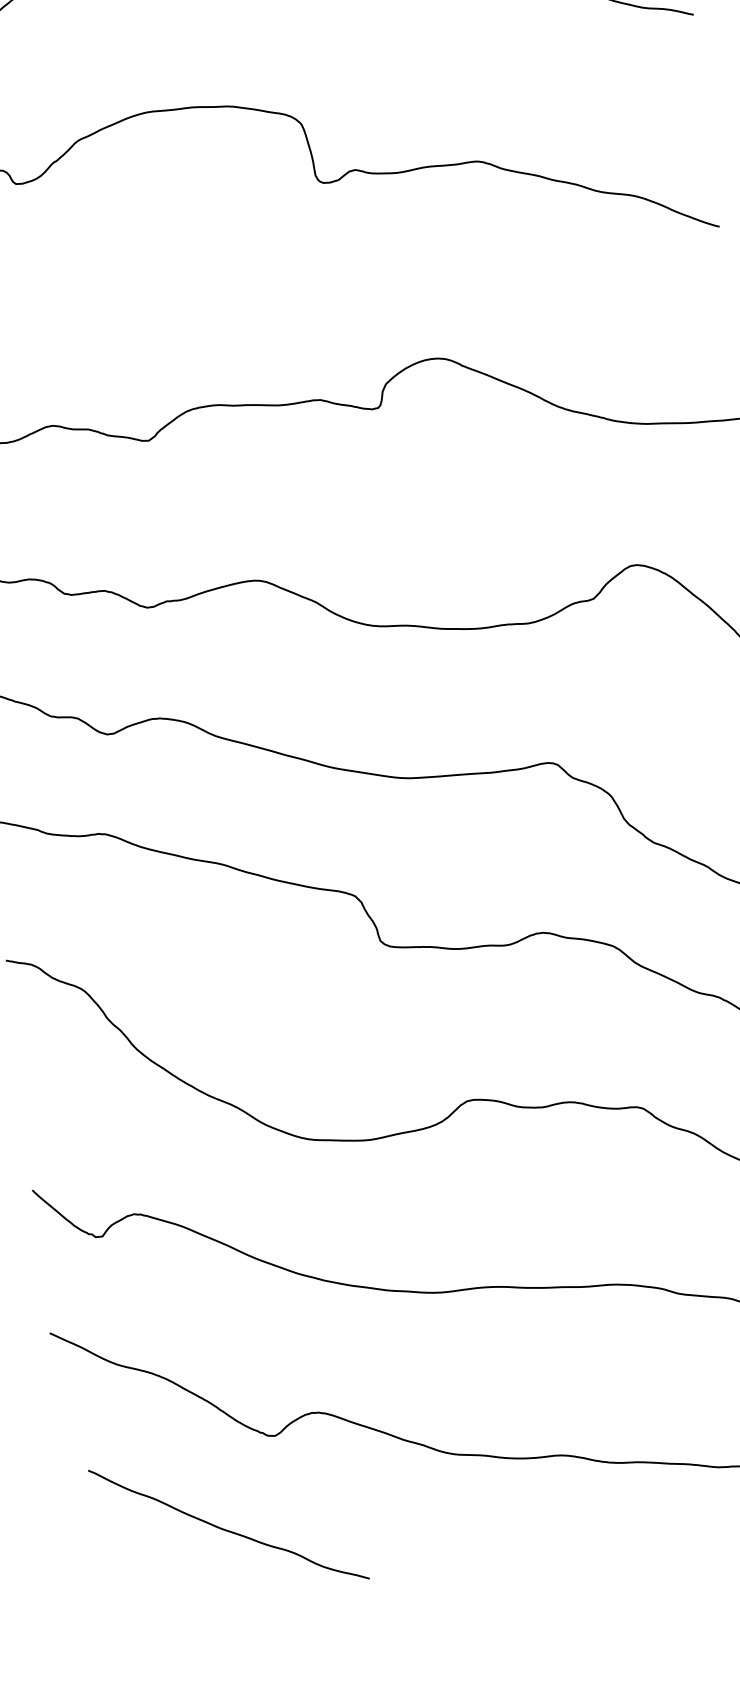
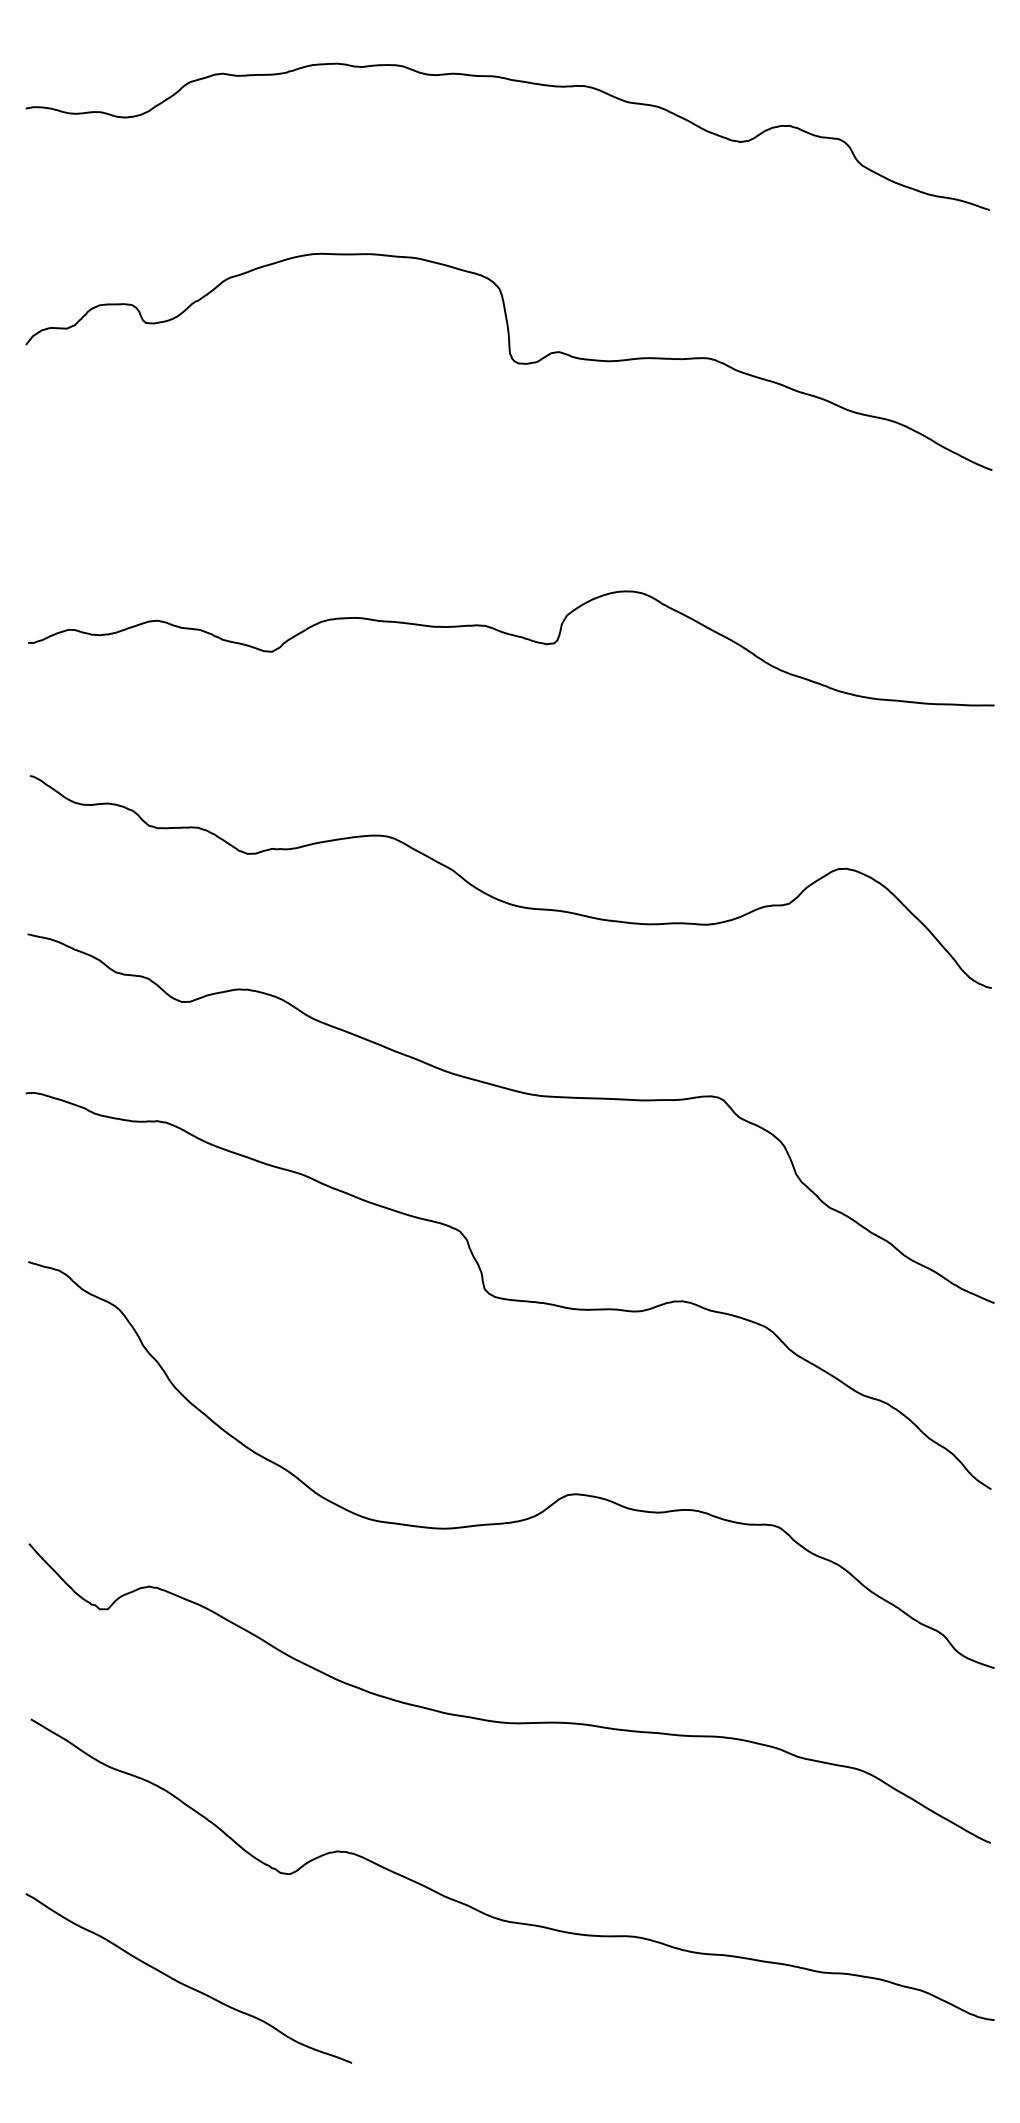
curve: (227, 1529) -> (186, 1984), moved

